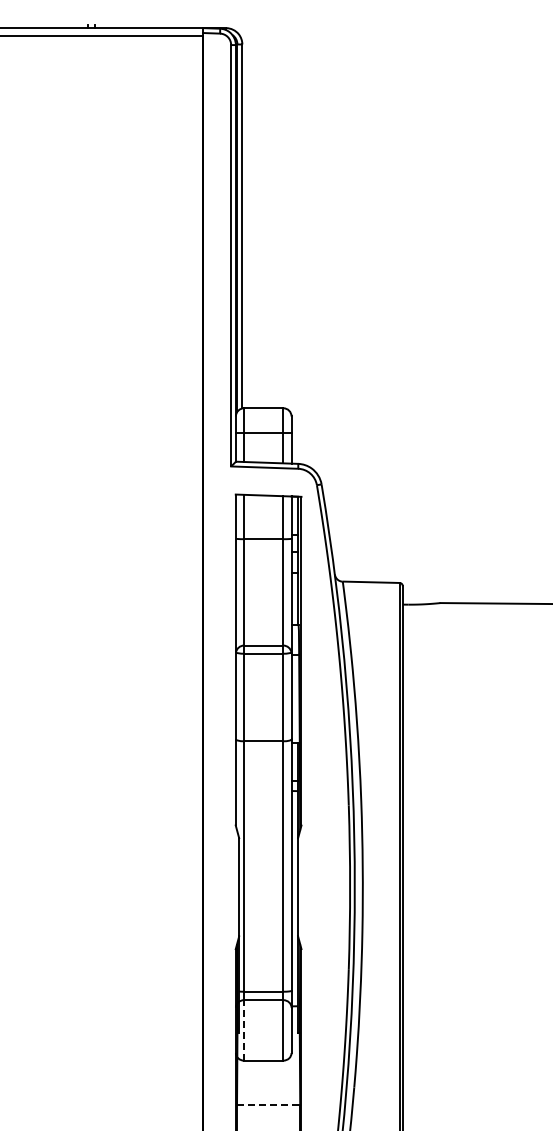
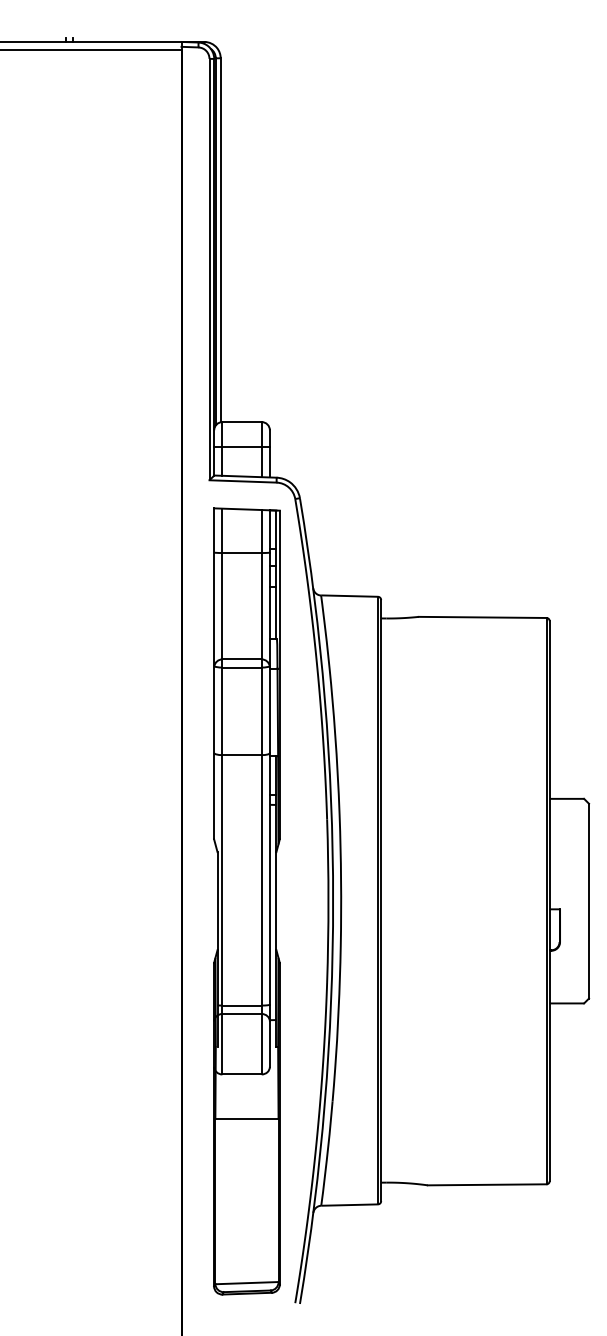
line: (244, 1029) -> (222, 1043), dashed -> solid
line: (268, 1104) -> (246, 1118), dashed -> solid

